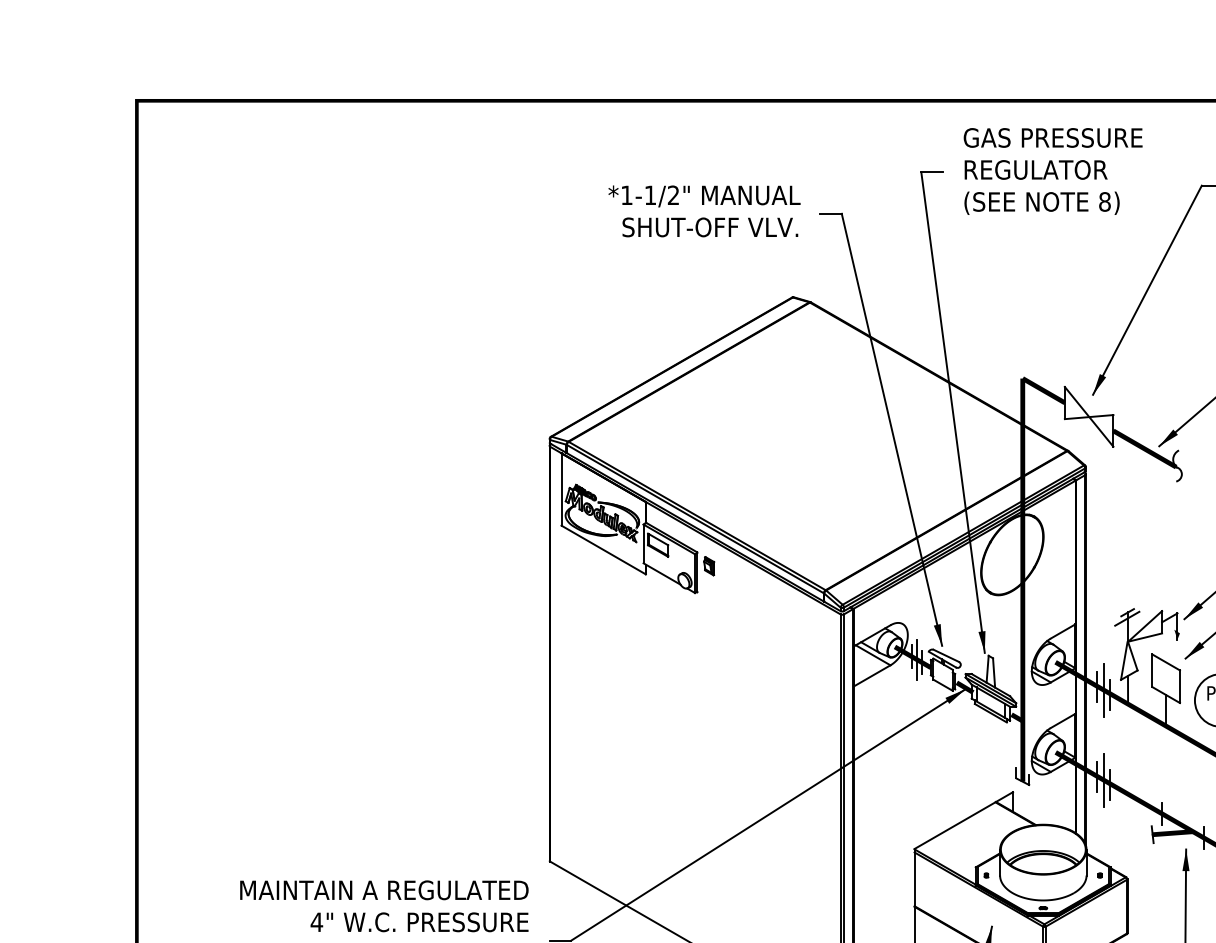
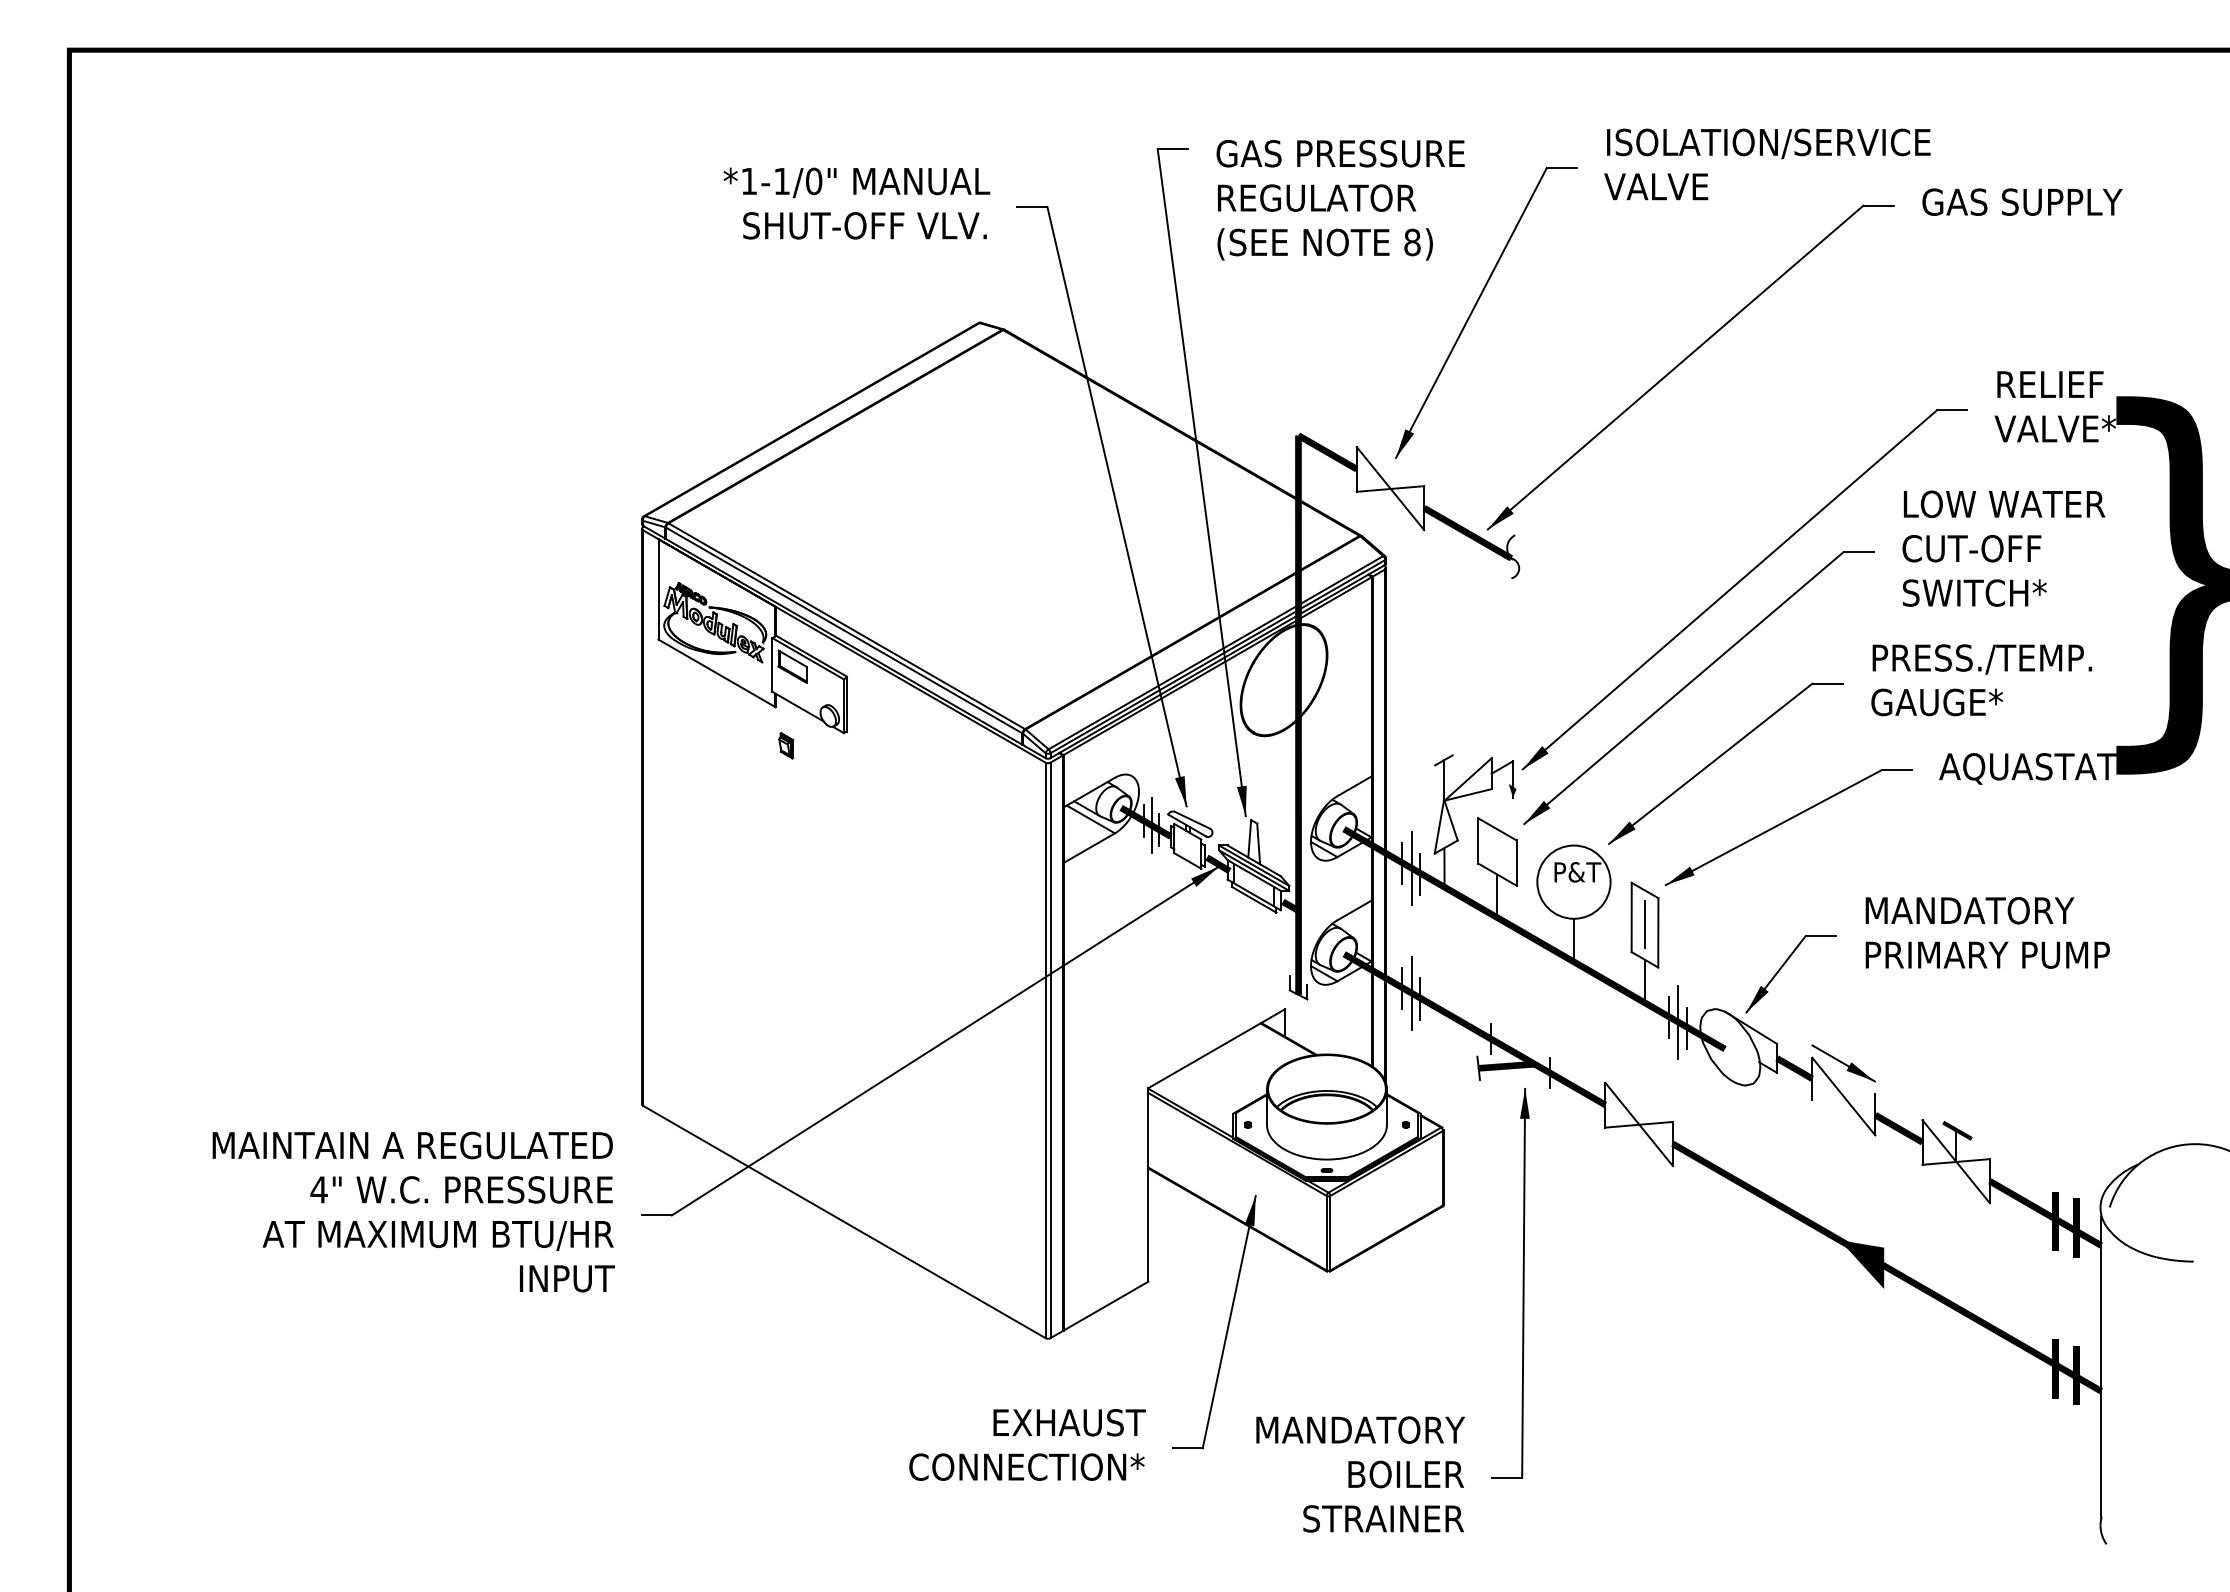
text: (1053, 171) -> (1340, 200), moved
text: (673, 195) -> (813, 181), *1-1/2" -> *1-1/0"
part: (709, 565) -> (786, 745), moved
line: (1127, 618) -> (1443, 768), removed

